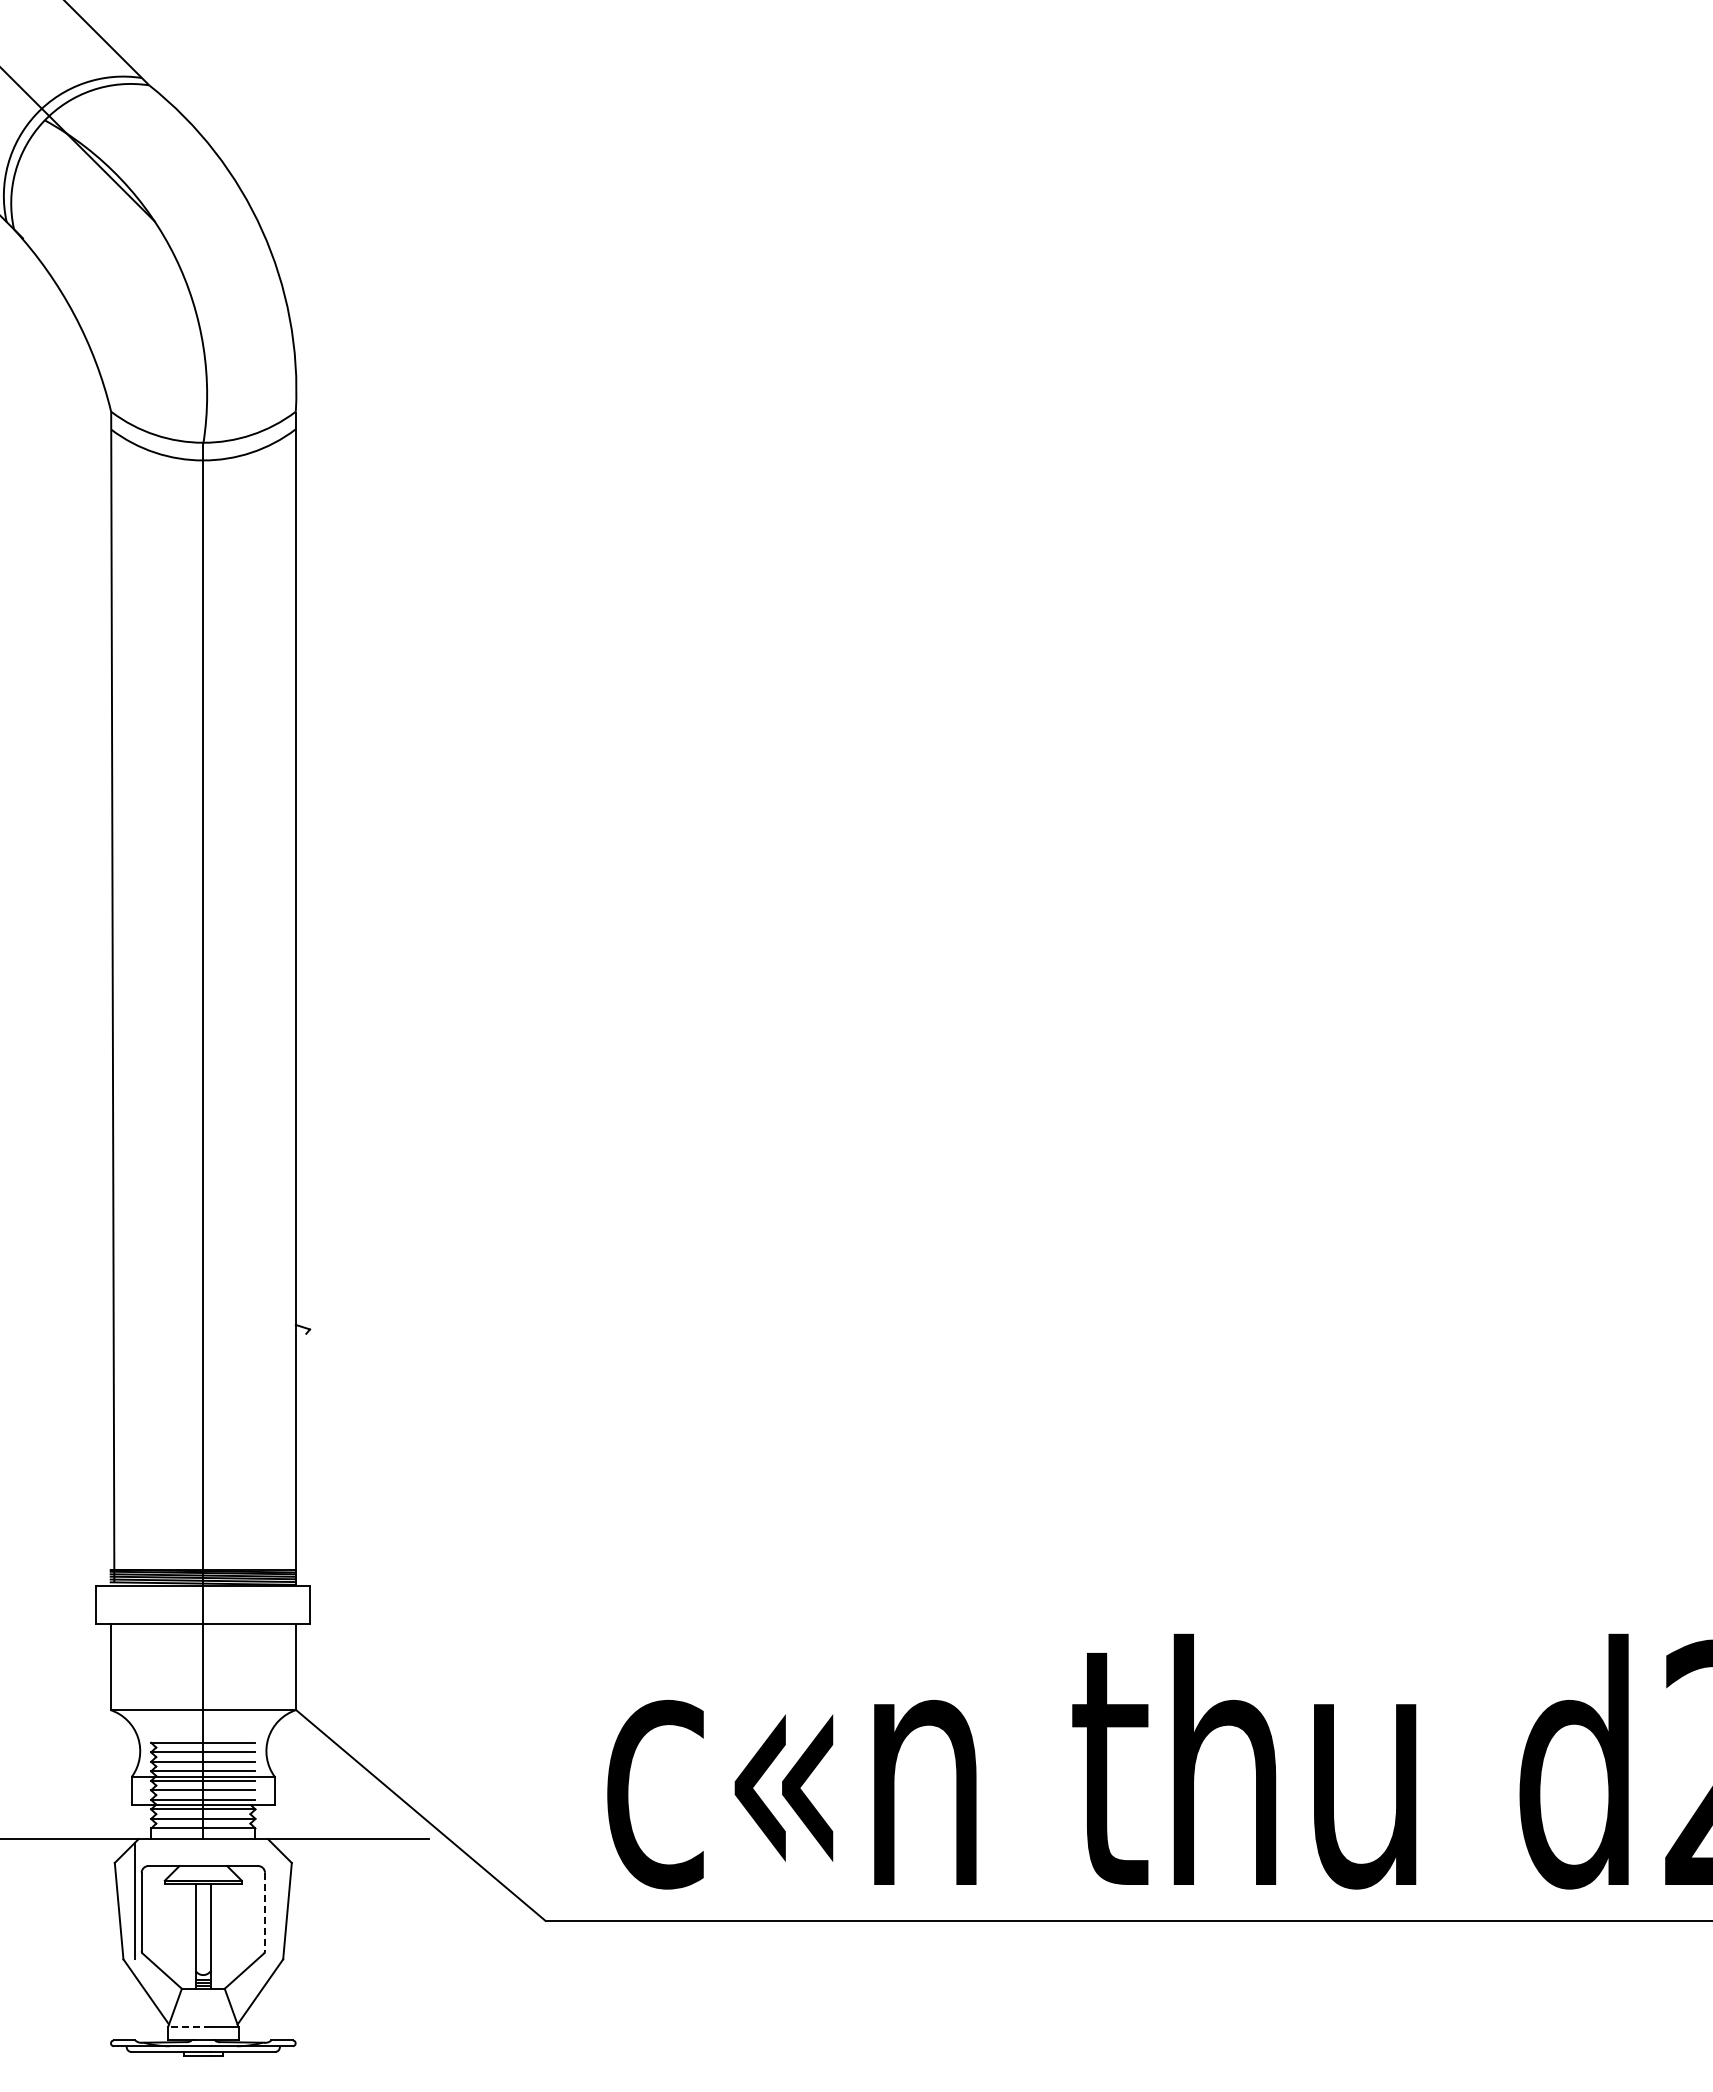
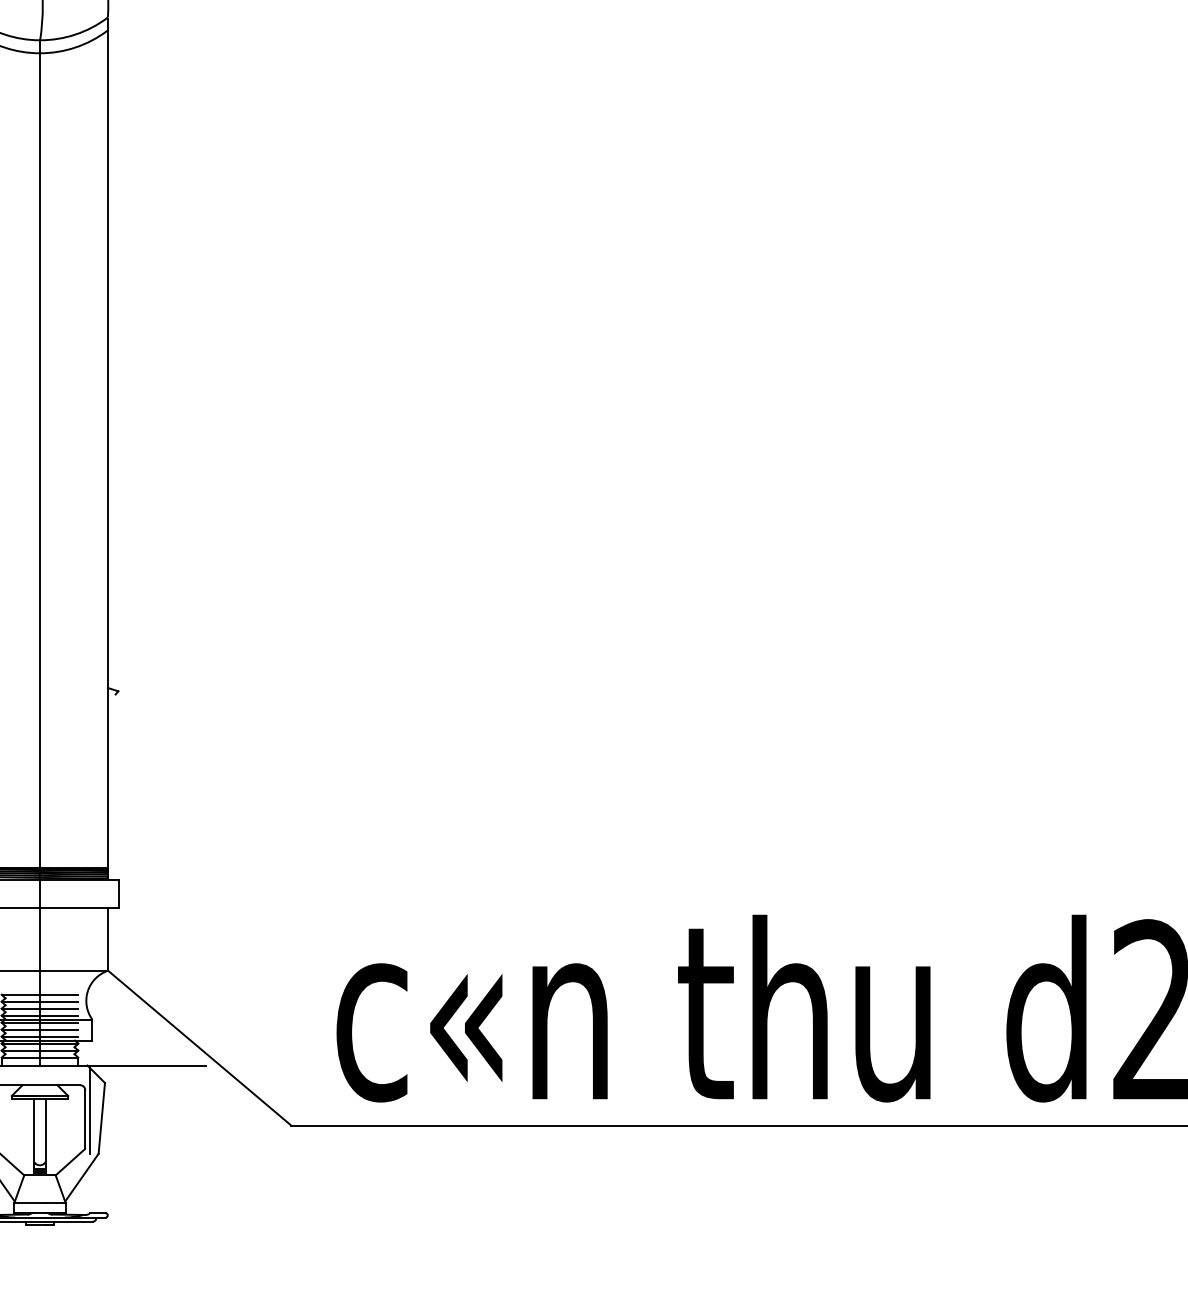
line: (272, 1900) -> (90, 1110), added
line: (264, 1912) -> (84, 1119), dashed -> solid
line: (189, 2027) -> (29, 1203), dashed -> solid

